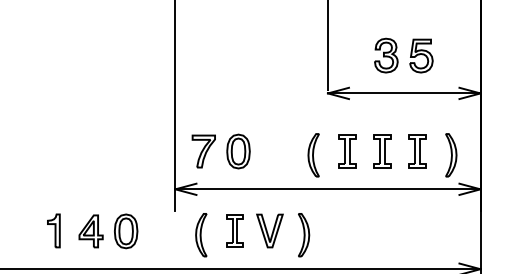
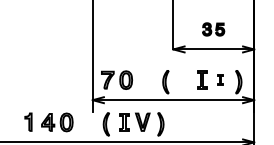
part: (403, 55) -> (213, 29), size x0.7
part: (346, 150) -> (183, 79), removed
part: (416, 150) -> (220, 79), size x0.6

